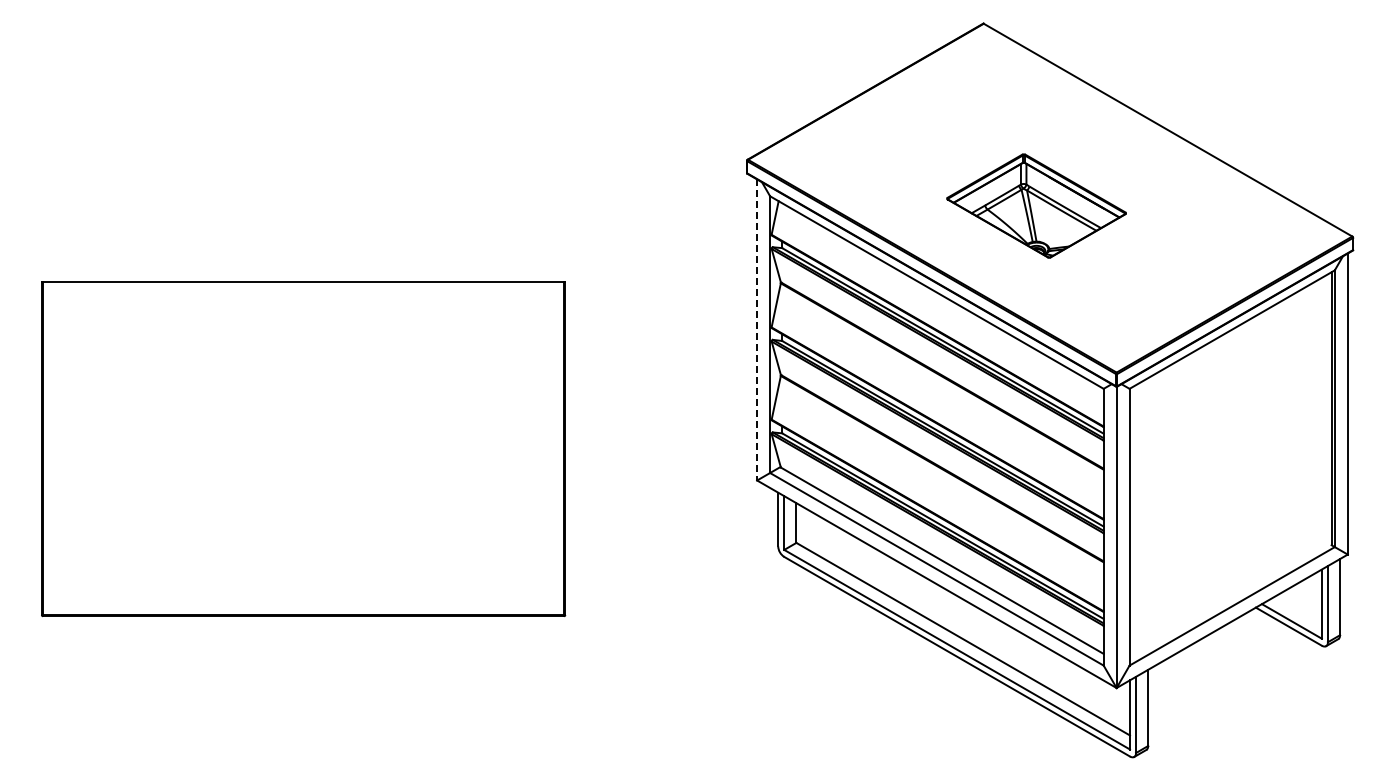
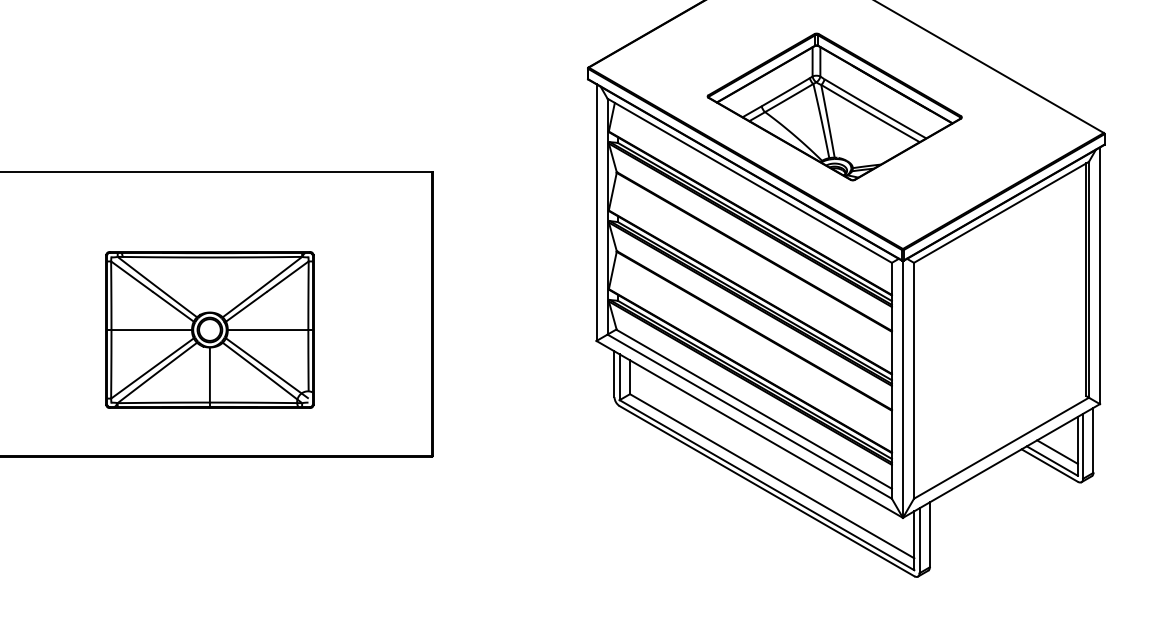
part: (1036, 205) -> (834, 106), size x1.67
line: (757, 329) -> (596, 212), dashed -> solid
part: (303, 467) -> (209, 329), added
line: (1297, 610) -> (1057, 451), added

